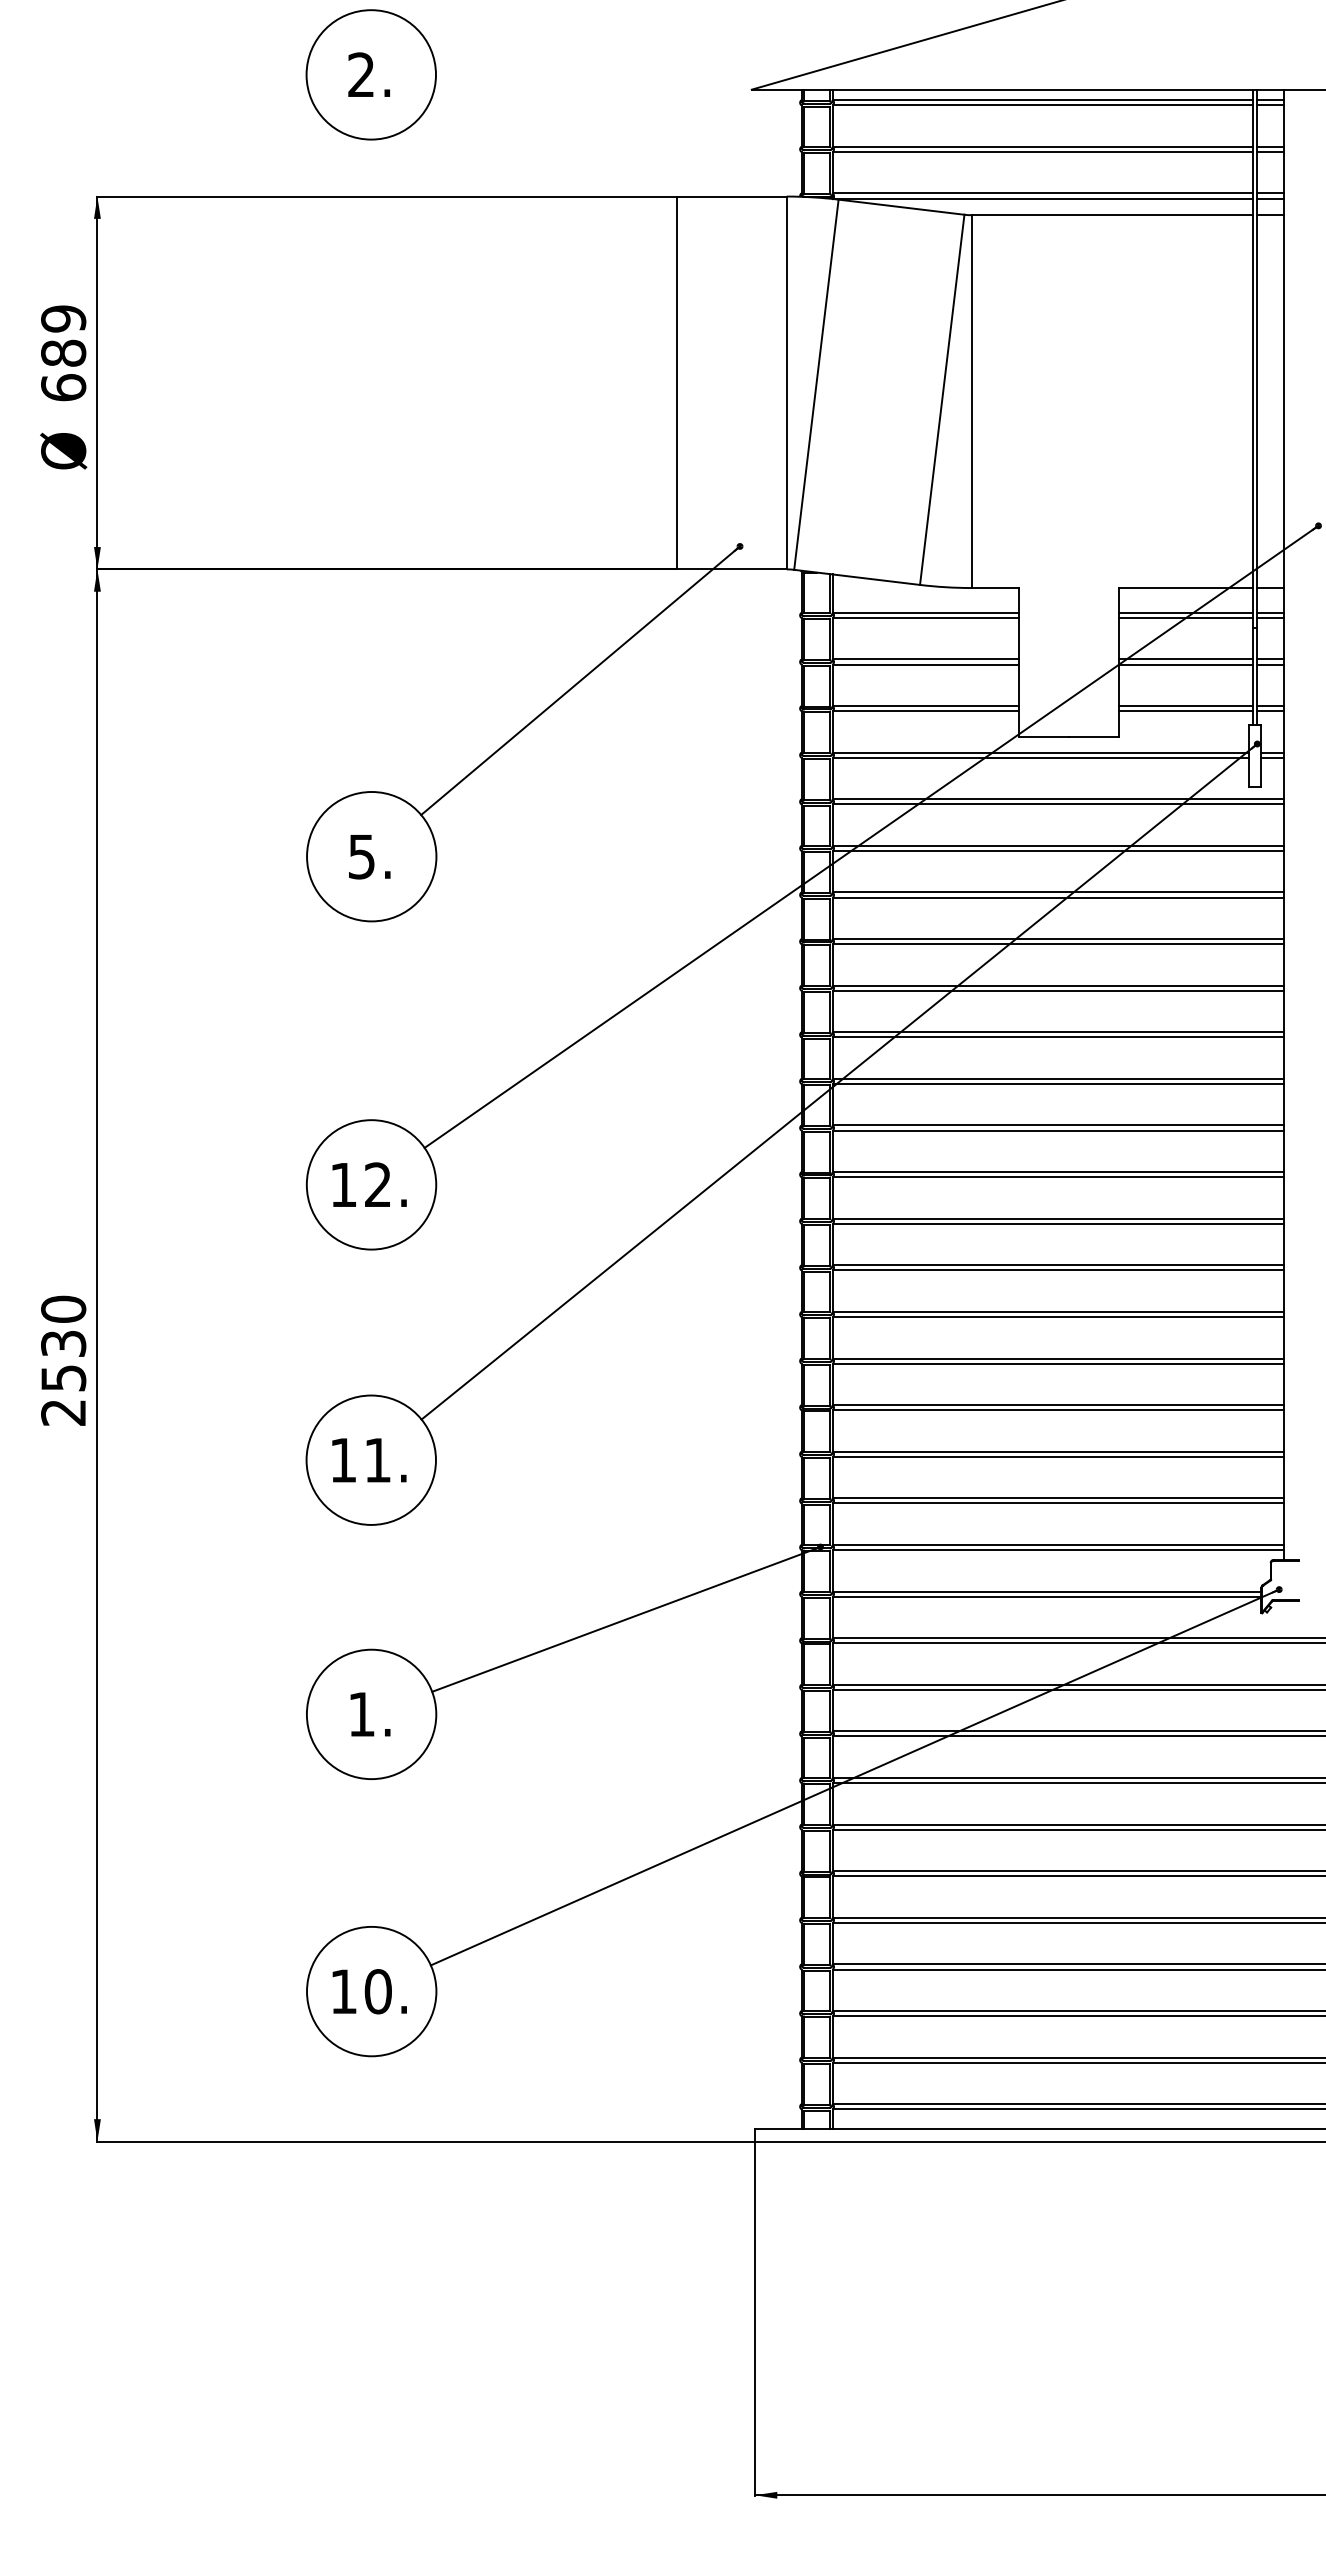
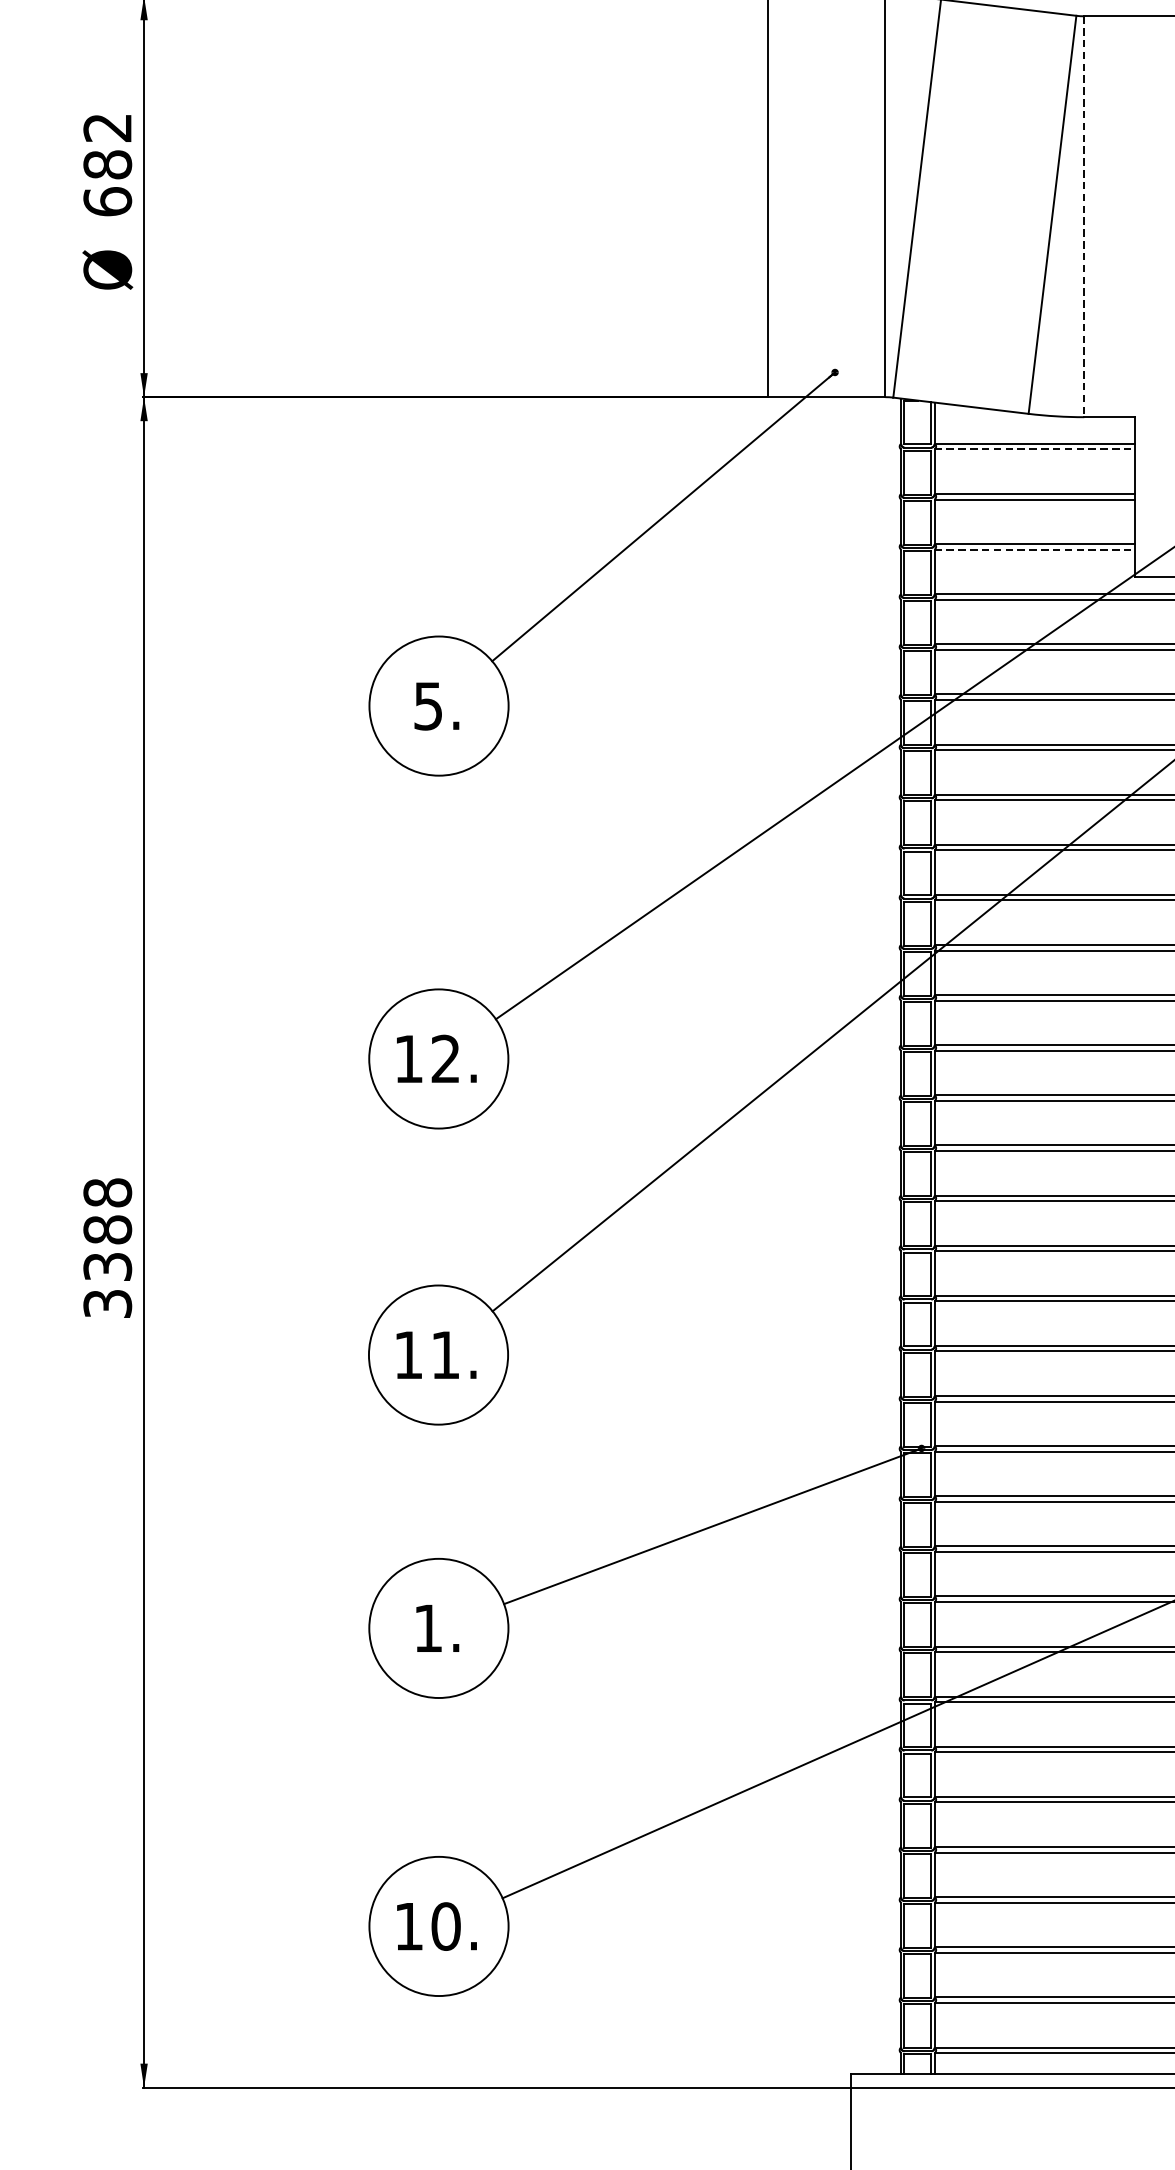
text: (63, 318) -> (107, 127), 689 -> 682
line: (971, 402) -> (1083, 217), solid -> dashed
line: (926, 617) -> (1035, 448), solid -> dashed
line: (926, 711) -> (1035, 549), solid -> dashed
text: (63, 1360) -> (107, 1247), 2530 -> 3388

